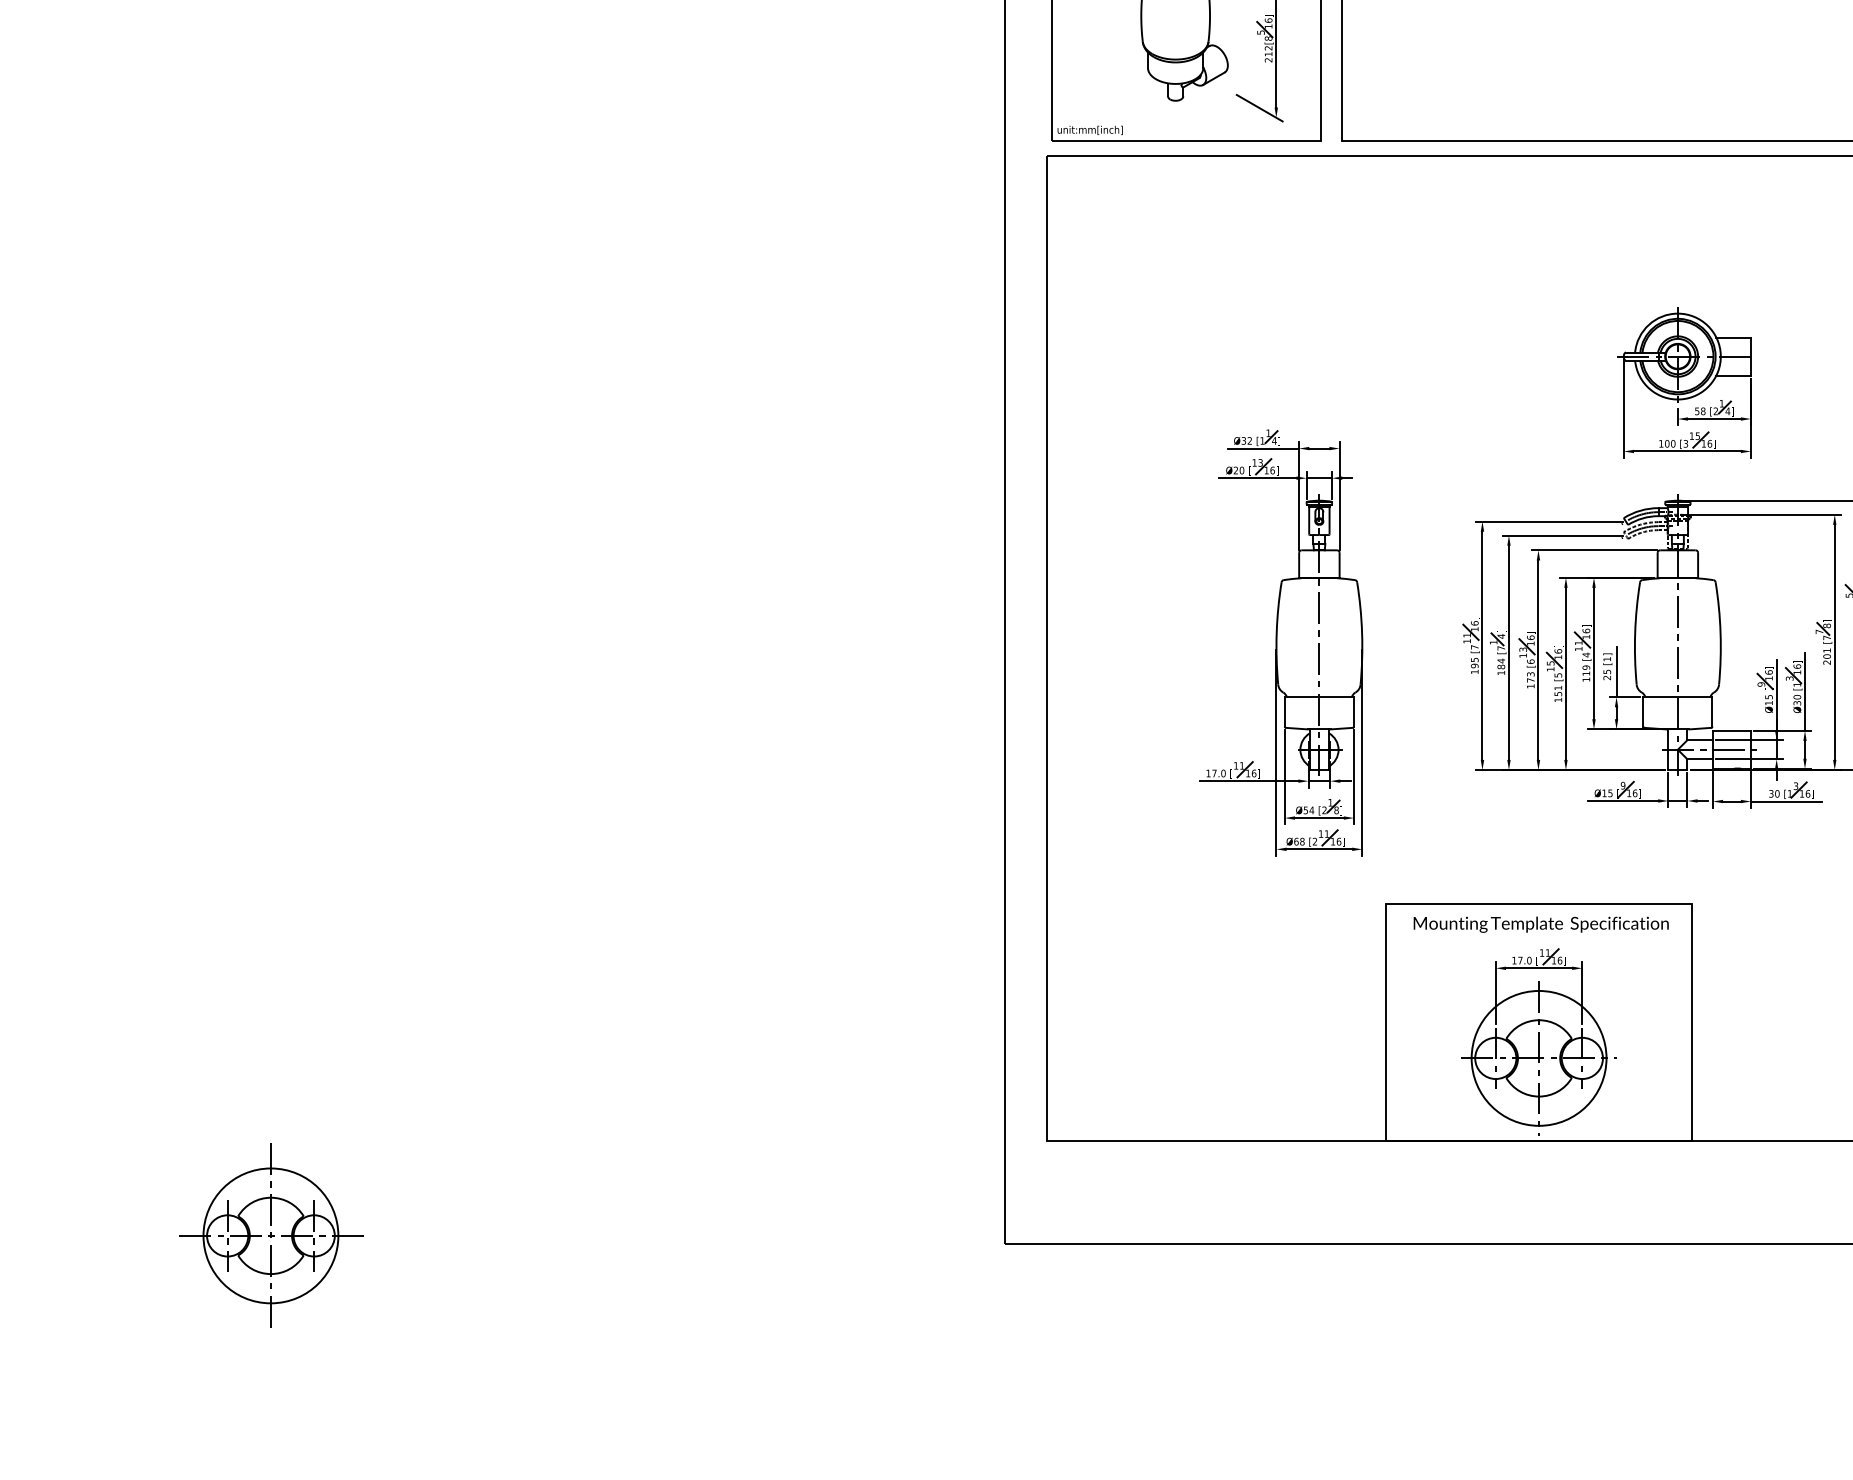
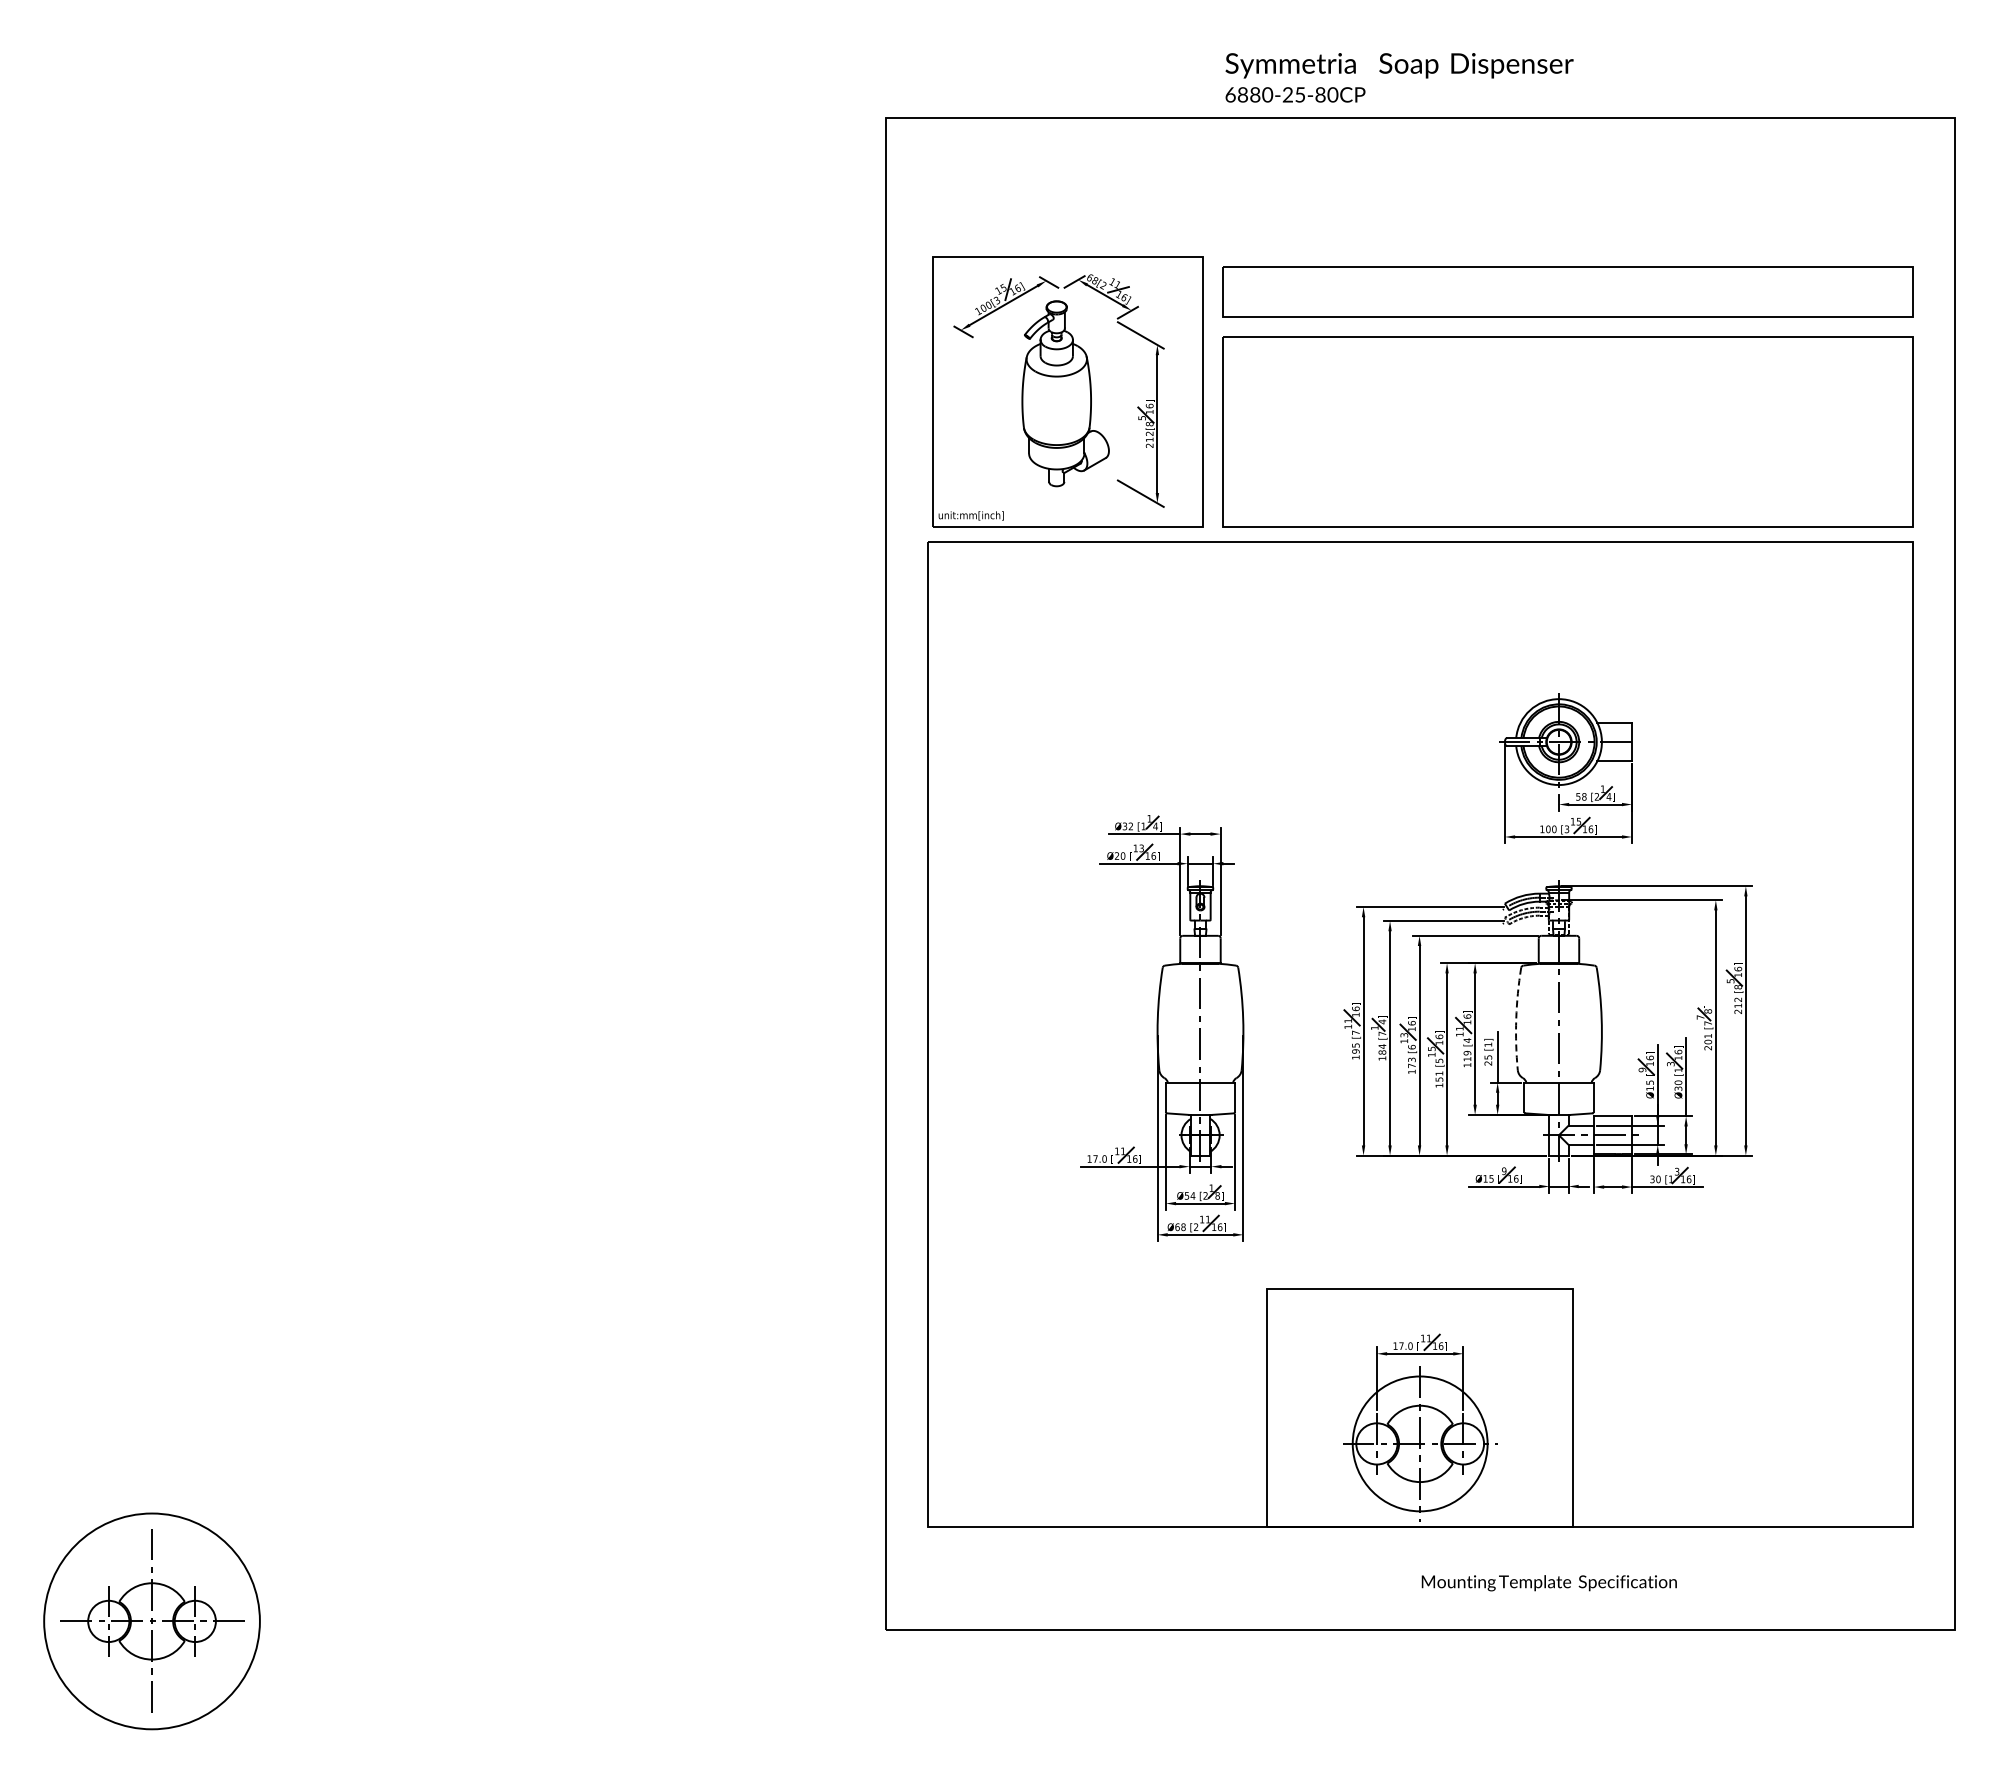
arc: (1635, 632) -> (1516, 1018), solid -> dashed
text: (1540, 924) -> (1548, 1583), moved
circle: (270, 1234) -> (151, 1620), size x1.6

